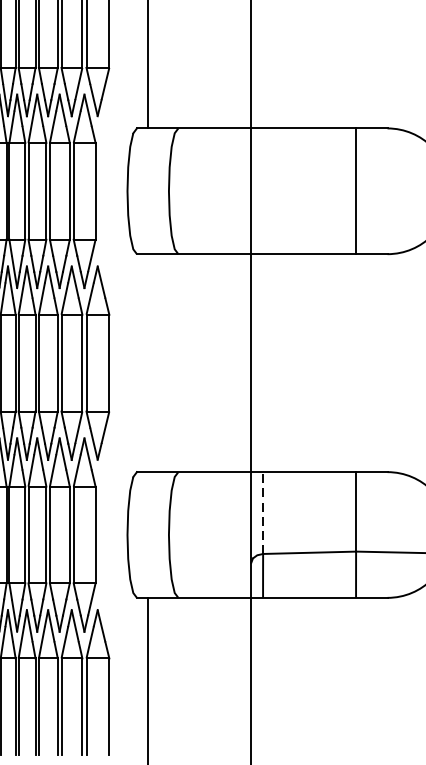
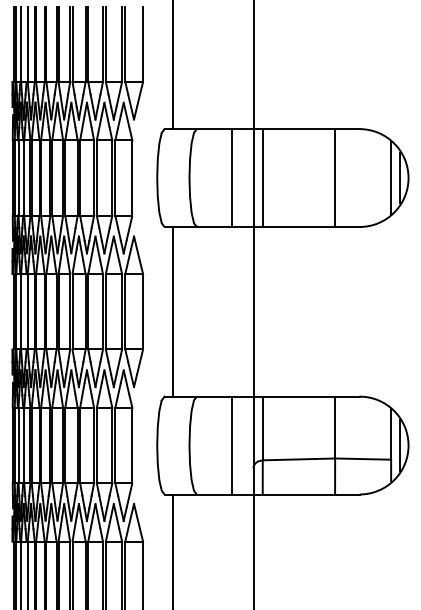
line: (222, 190) -> (231, 177), added
line: (262, 190) -> (262, 177), added
line: (148, 362) -> (173, 311), added
line: (262, 513) -> (262, 428), dashed -> solid
line: (222, 534) -> (231, 445), added

